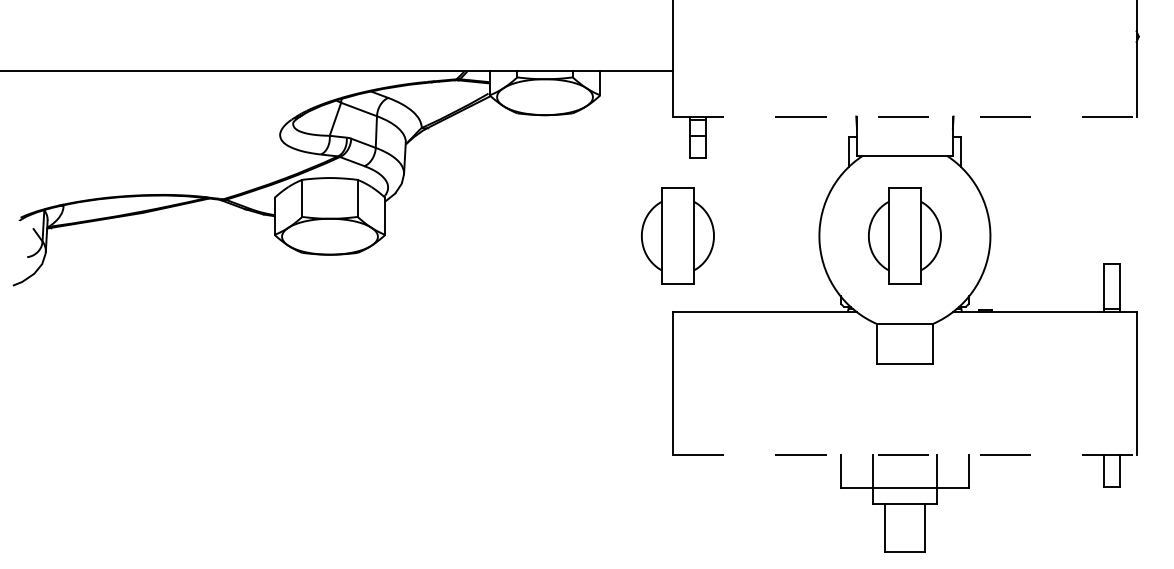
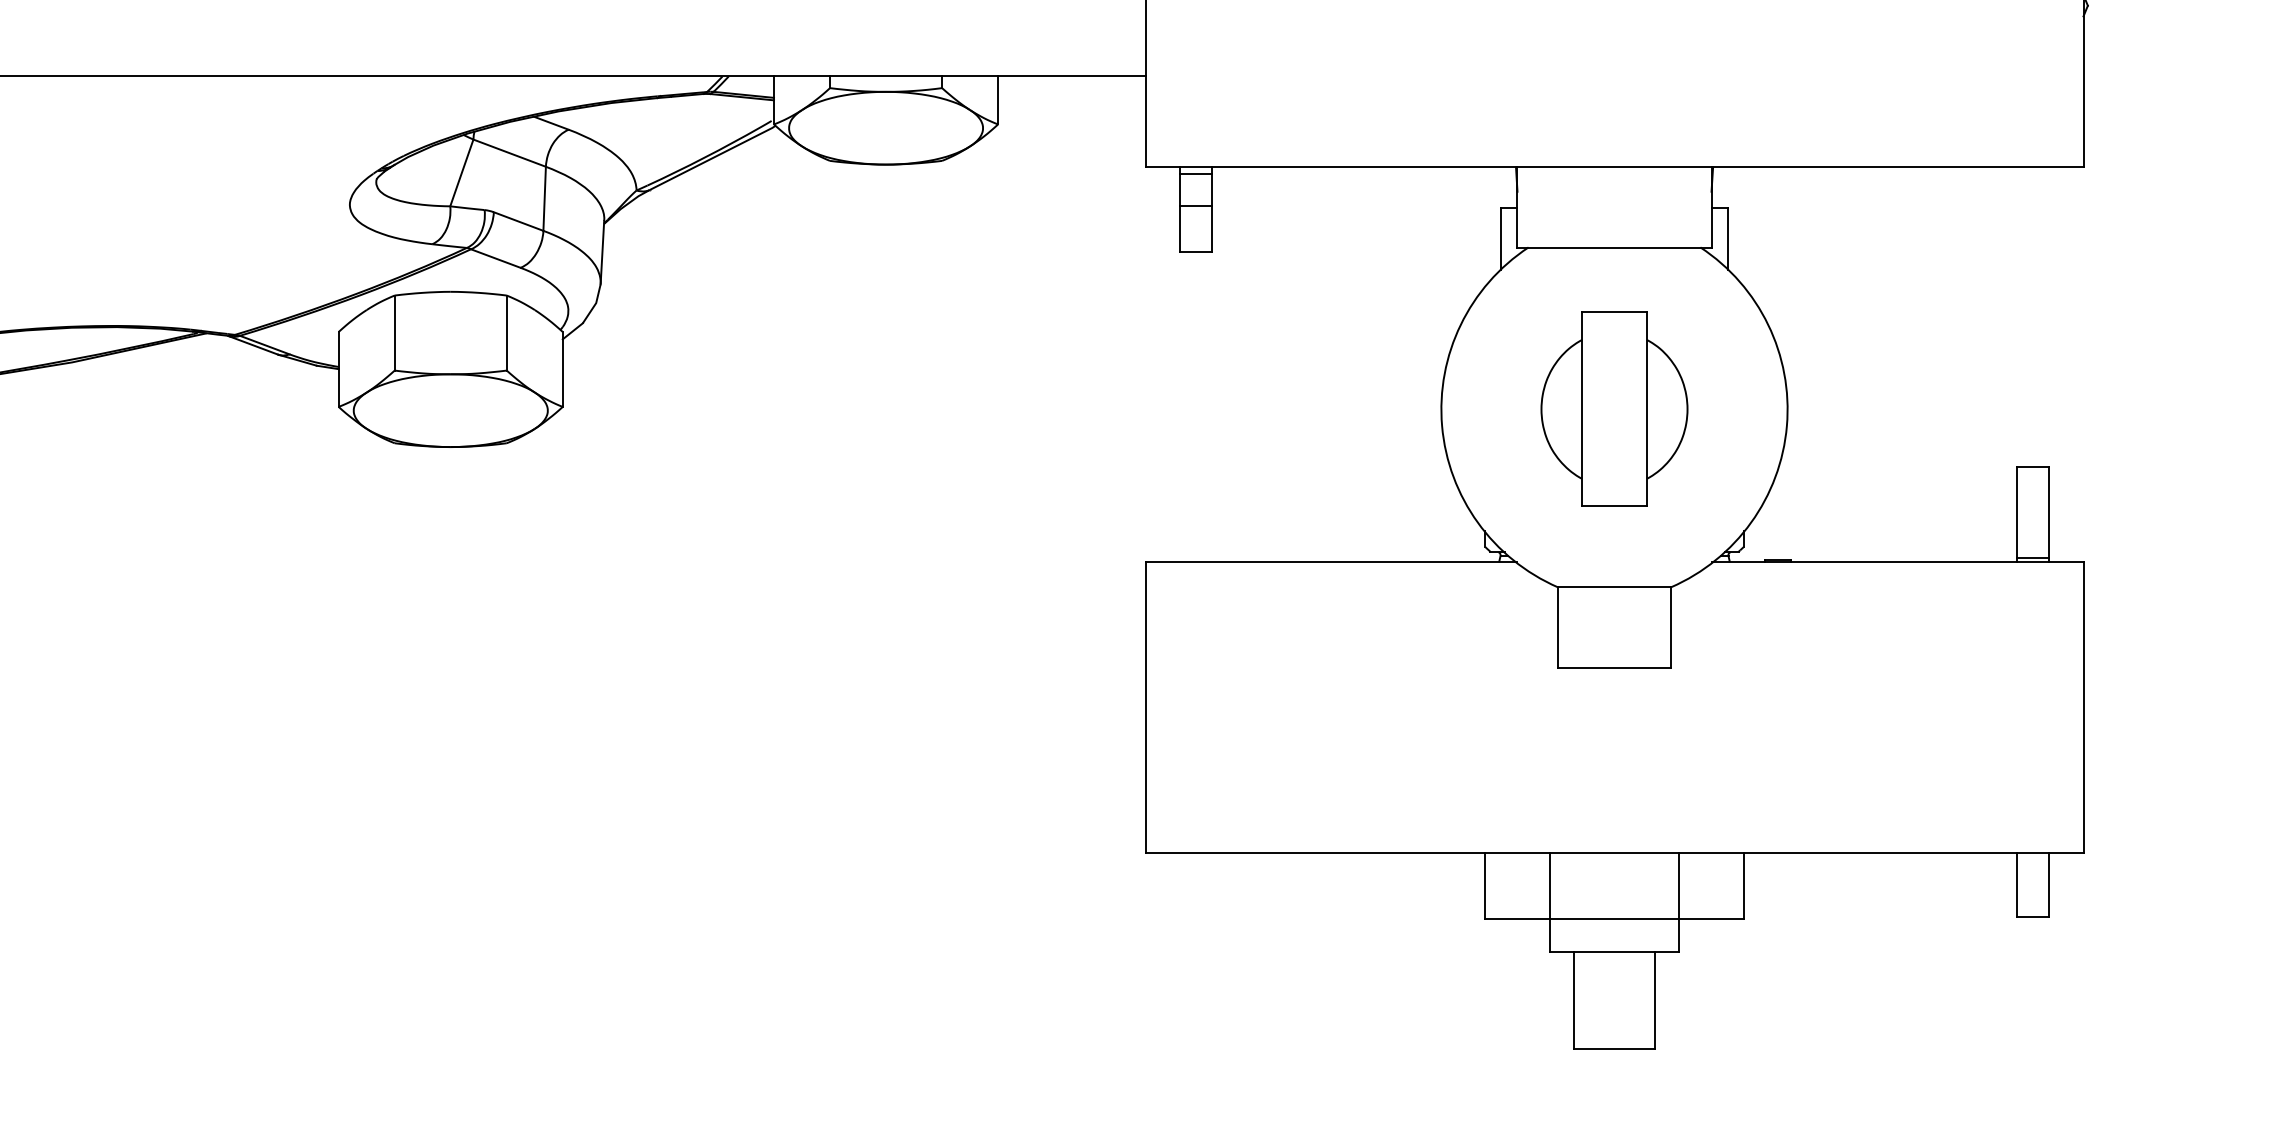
line: (904, 116) -> (1613, 167), dashed -> solid
part: (677, 235) -> (1154, 408), removed
line: (904, 455) -> (1613, 853), dashed -> solid

